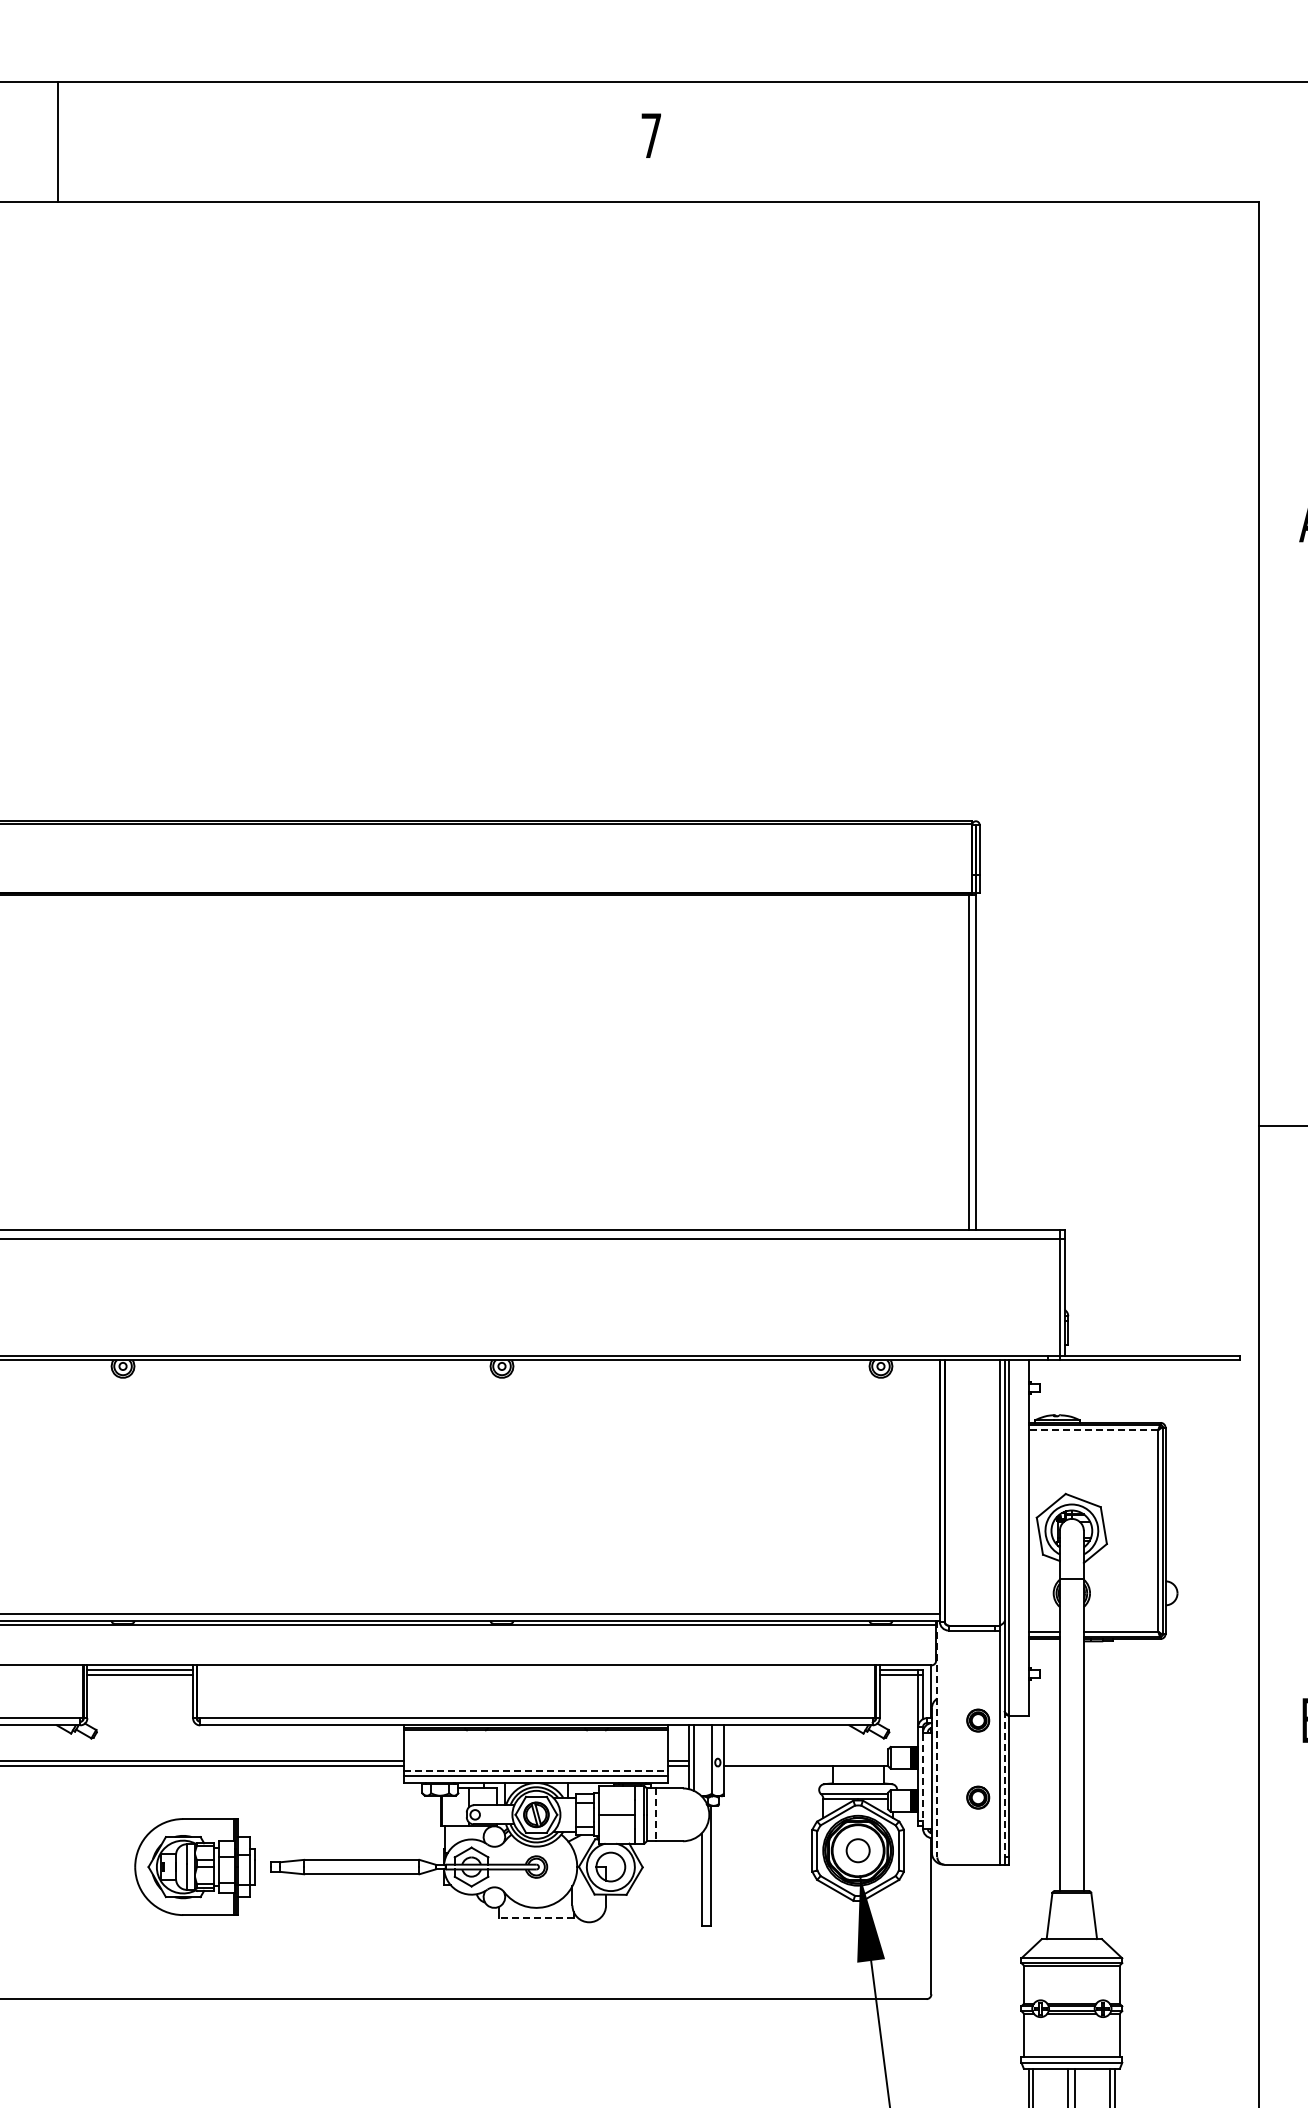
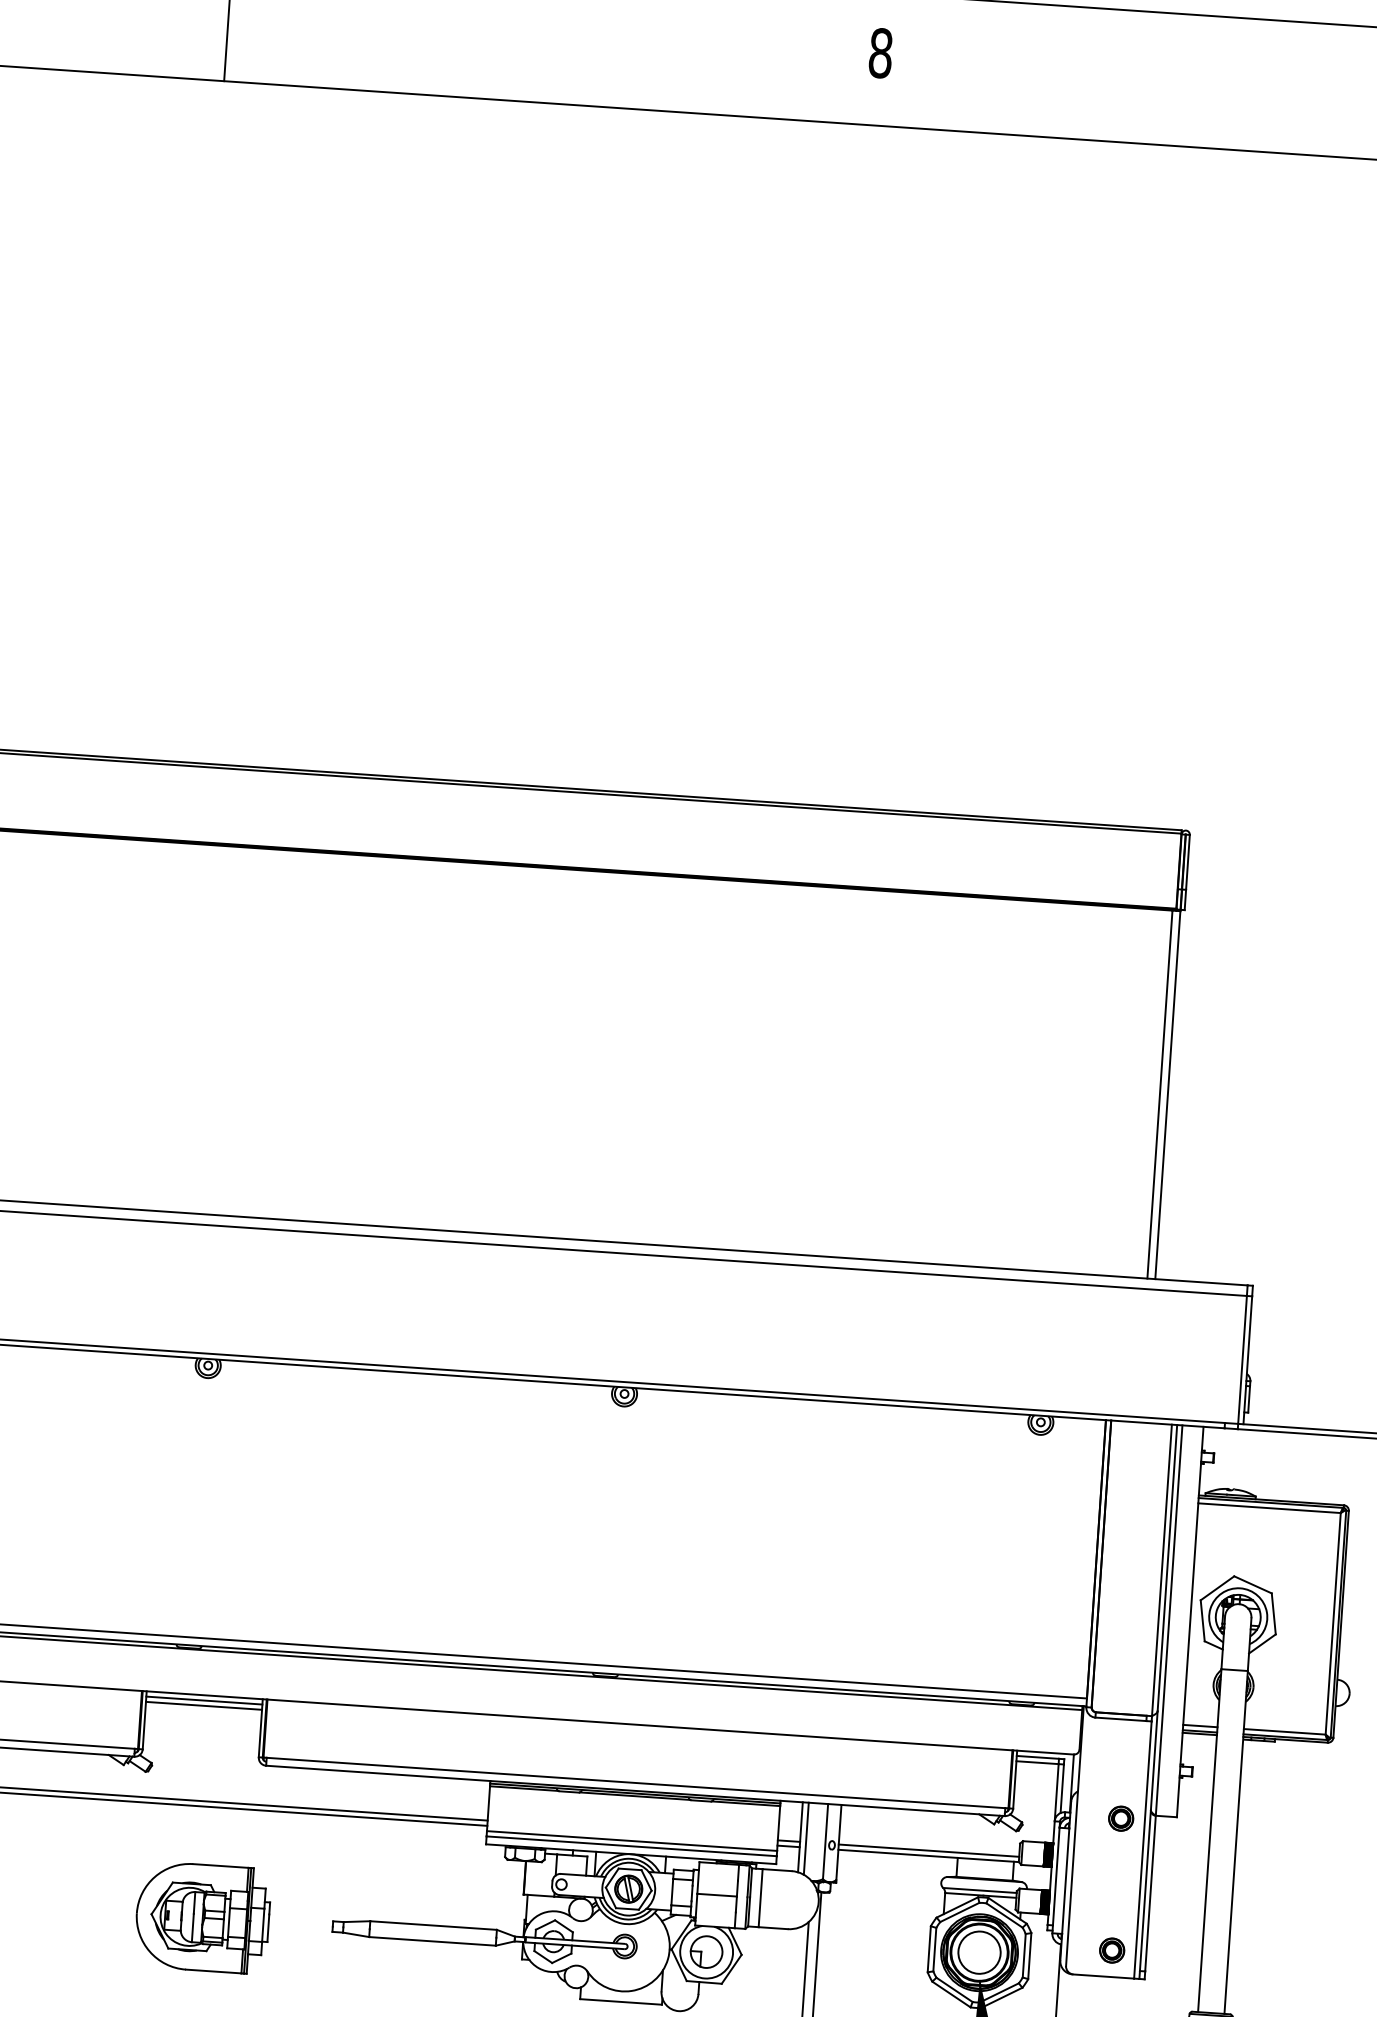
text: (651, 135) -> (880, 52), 7 -> 8
line: (1093, 1430) -> (1269, 1508), dashed -> solid
line: (937, 1739) -> (1075, 1836), dashed -> solid
line: (805, 1761) -> (928, 1850), added
line: (536, 1771) -> (632, 1841), dashed -> solid
line: (923, 1780) -> (1056, 1880), dashed -> solid
line: (1004, 1784) -> (1145, 1890), dashed -> solid
part: (978, 1797) -> (1112, 1950), moved
line: (656, 1815) -> (760, 1898), dashed -> solid
circle: (857, 1850) -> (978, 1952), size x1.67
part: (194, 1866) -> (202, 1917), moved
line: (535, 1917) -> (620, 2001), dashed -> solid

